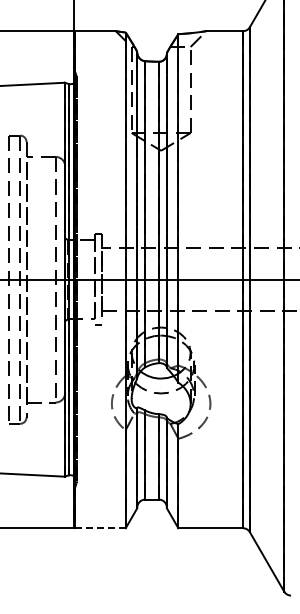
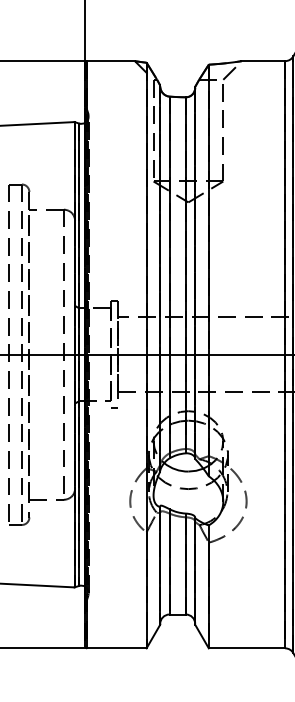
line: (101, 528) -> (117, 648), dashed -> solid

